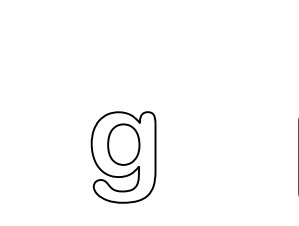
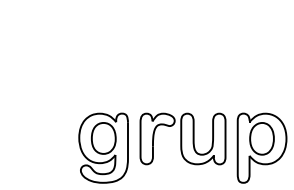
part: (226, 144) -> (182, 138), added

